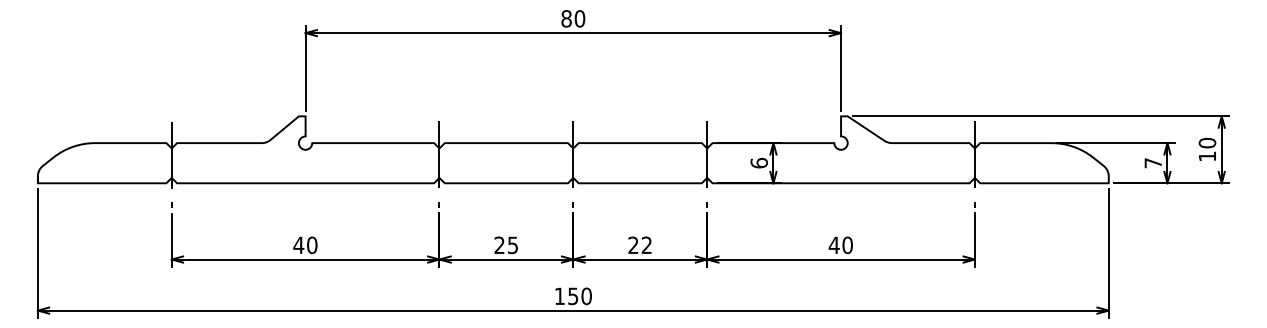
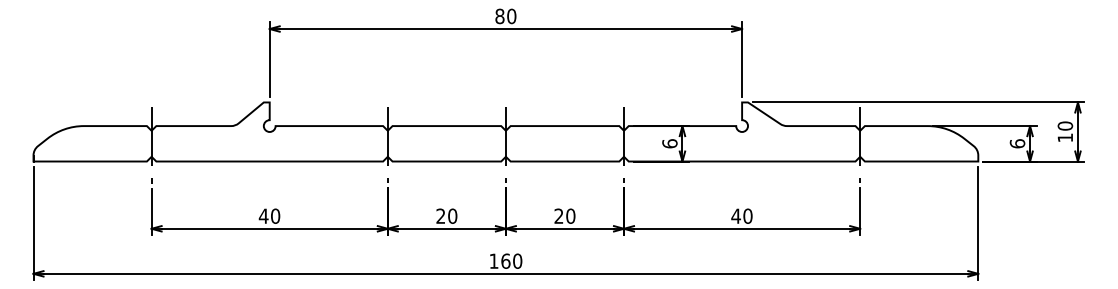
text: (1153, 162) -> (1017, 143), 7 -> 6
text: (512, 244) -> (452, 215), 25 -> 20
text: (646, 244) -> (570, 215), 22 -> 20
text: (572, 295) -> (505, 260), 150 -> 160

